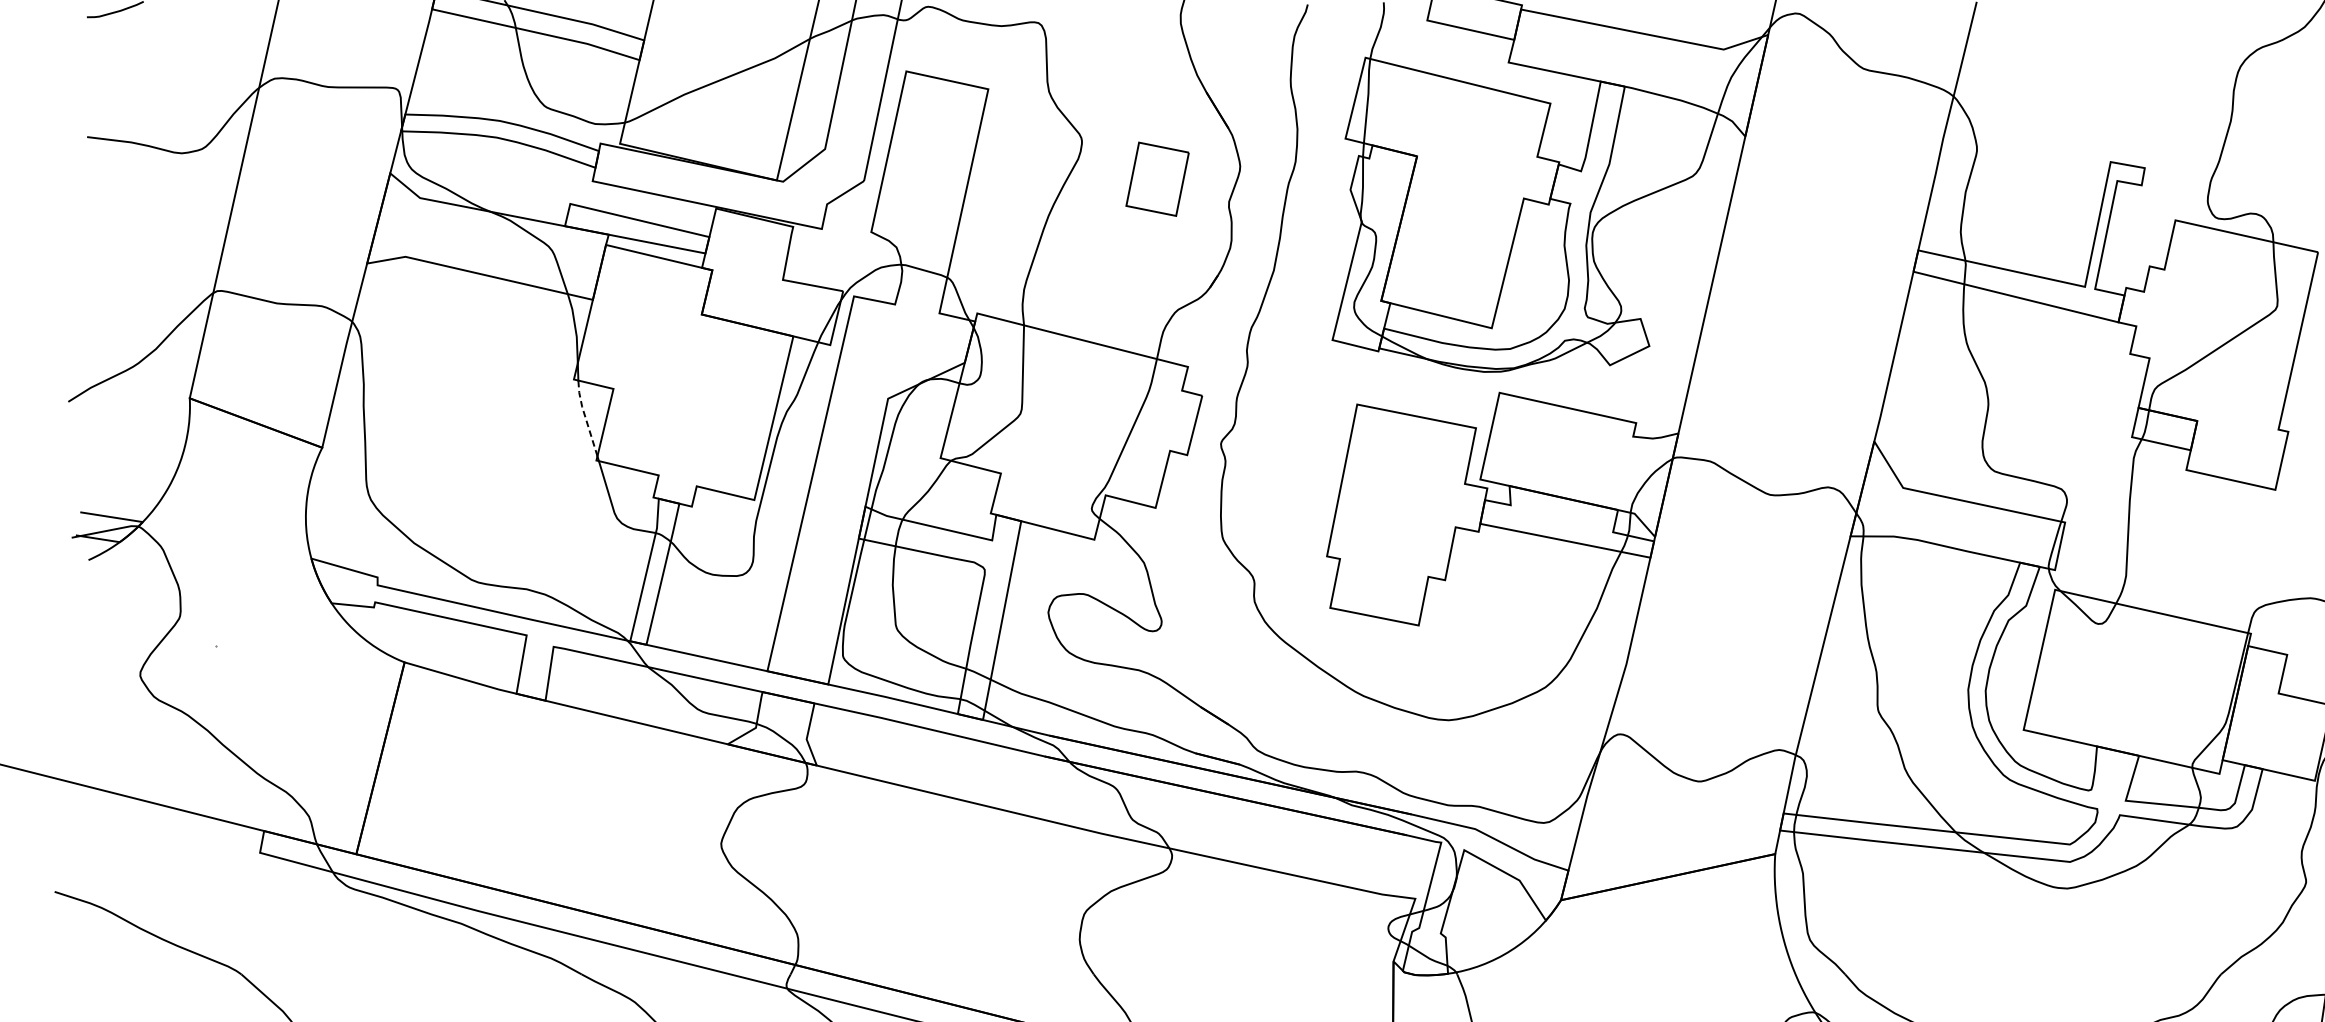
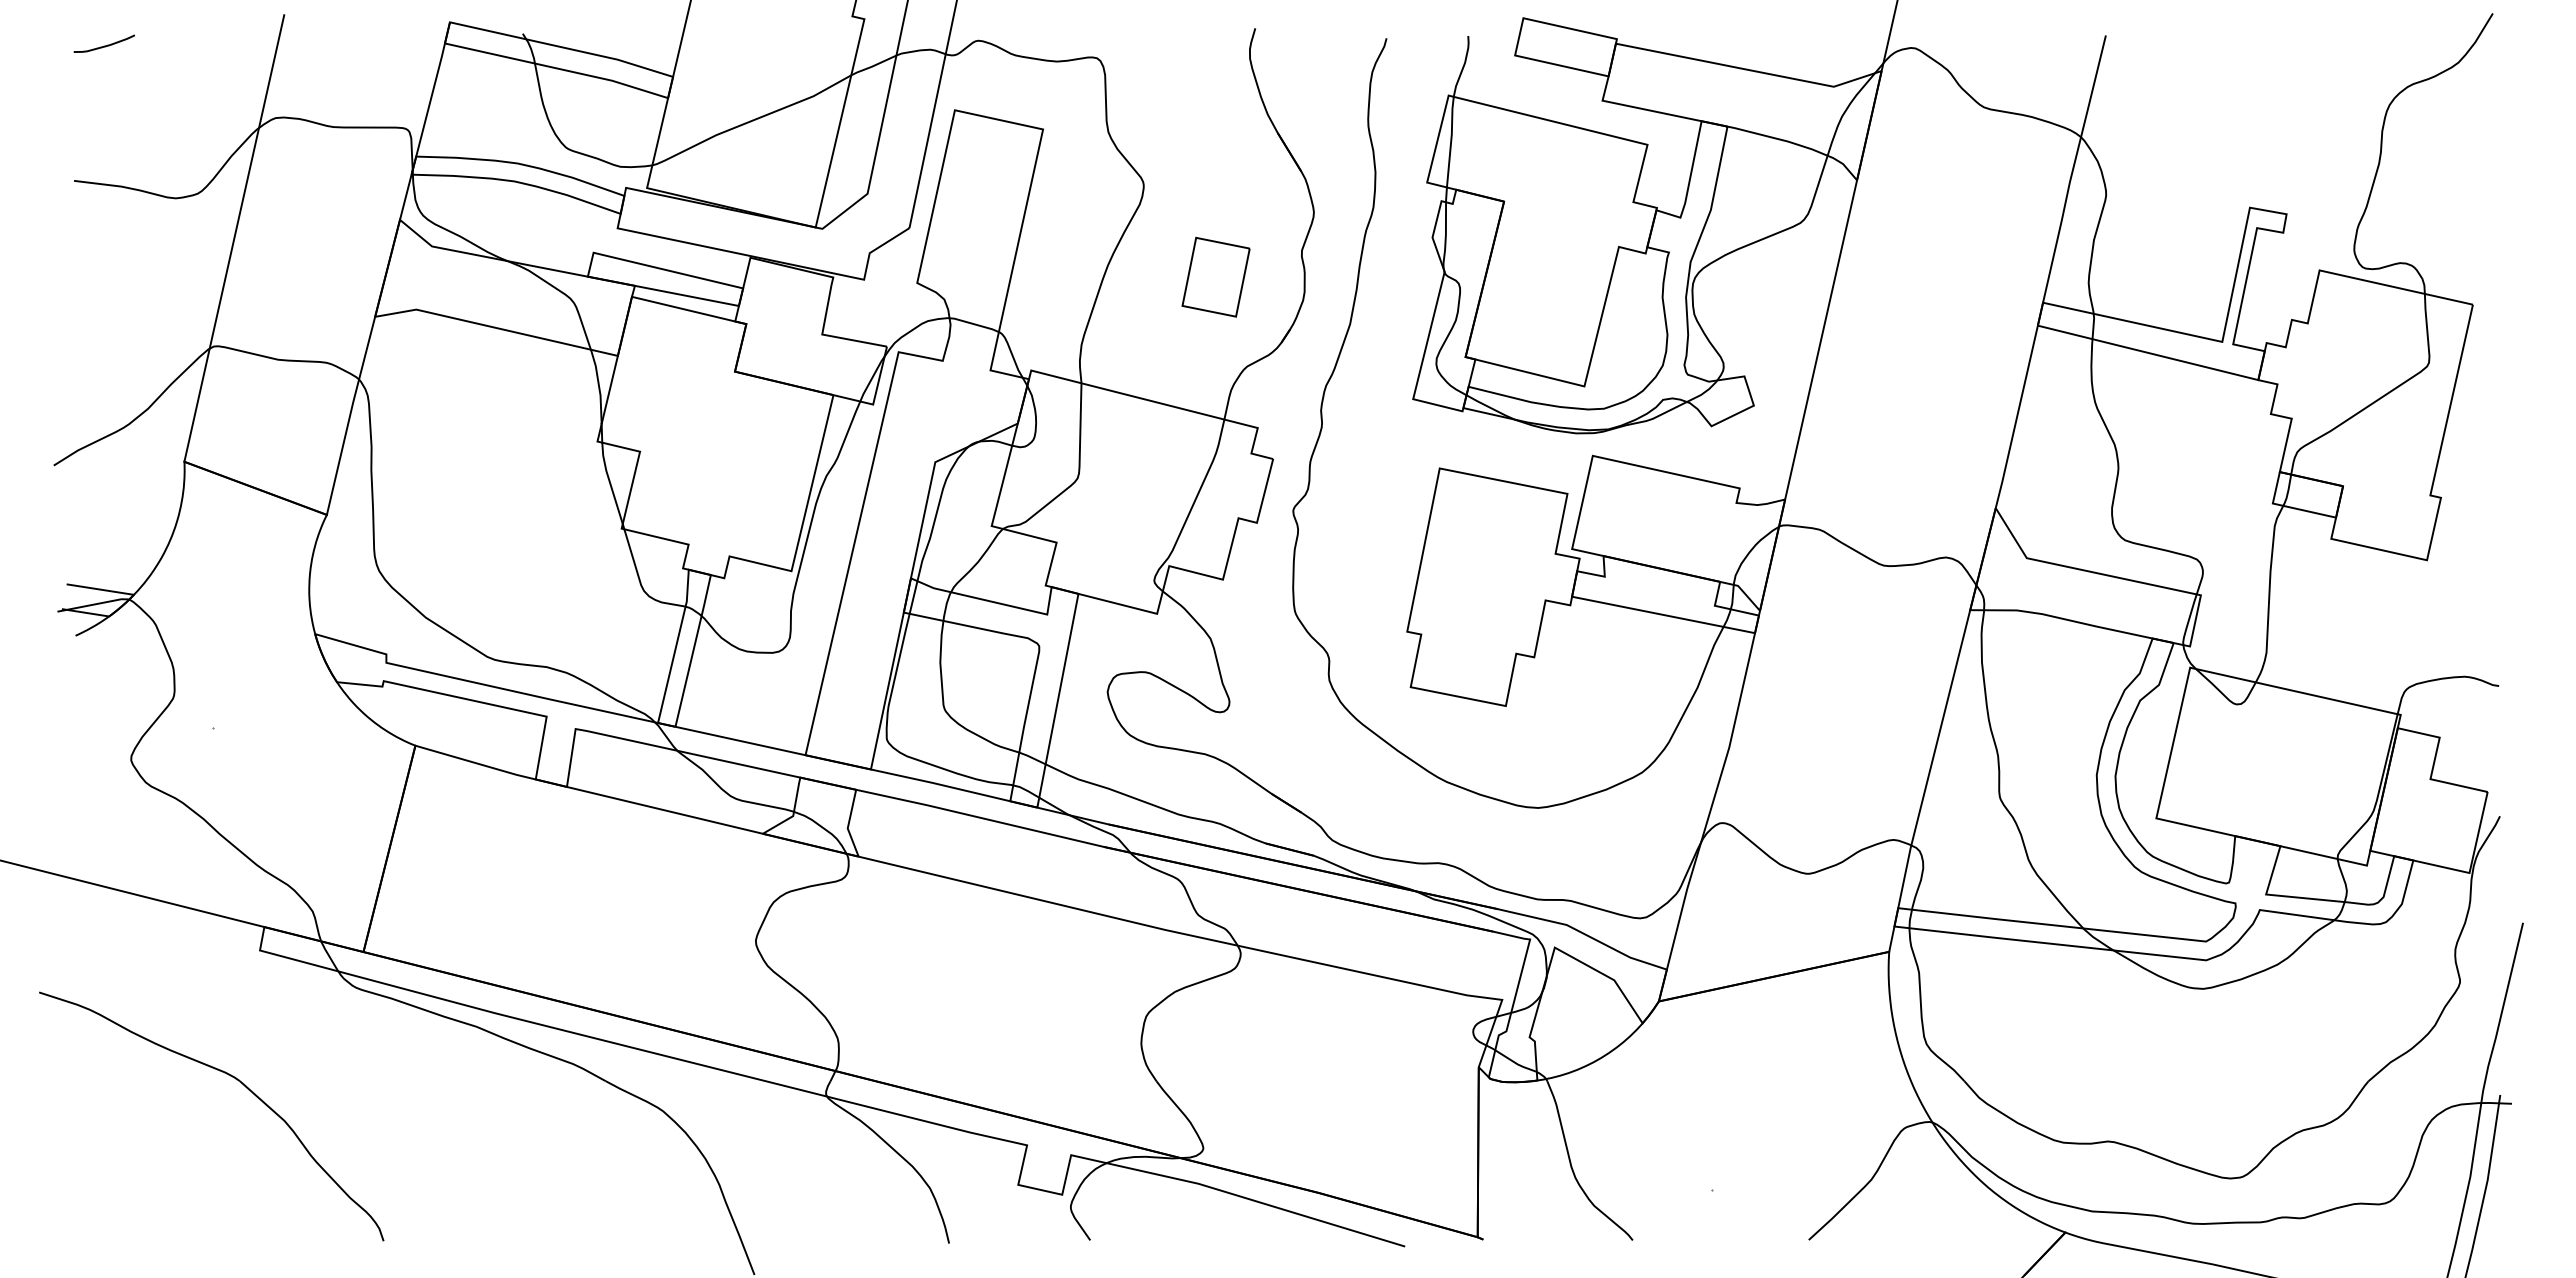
part: (1157, 178) -> (1215, 276), moved
line: (585, 417) -> (609, 482), dashed -> solid

